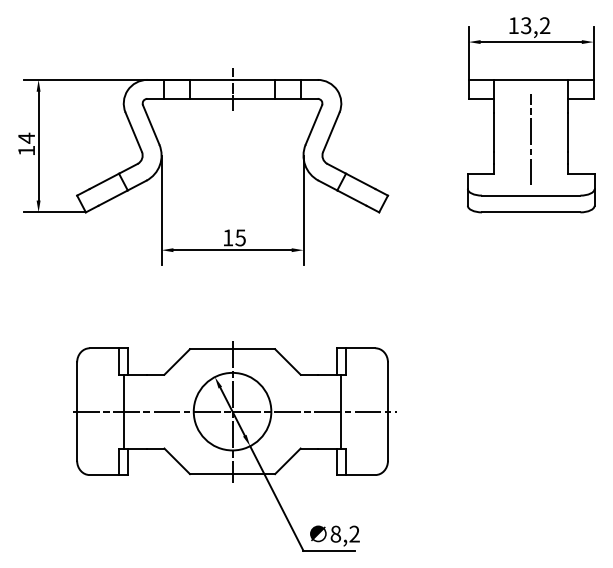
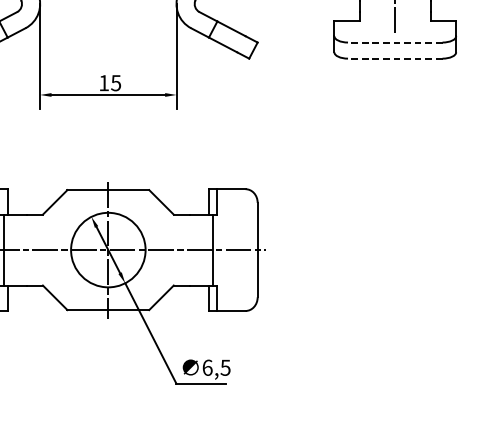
line: (530, 195) -> (394, 42), solid -> dashed
line: (530, 212) -> (394, 58), solid -> dashed
text: (344, 533) -> (215, 367), 8,2 -> 6,5

